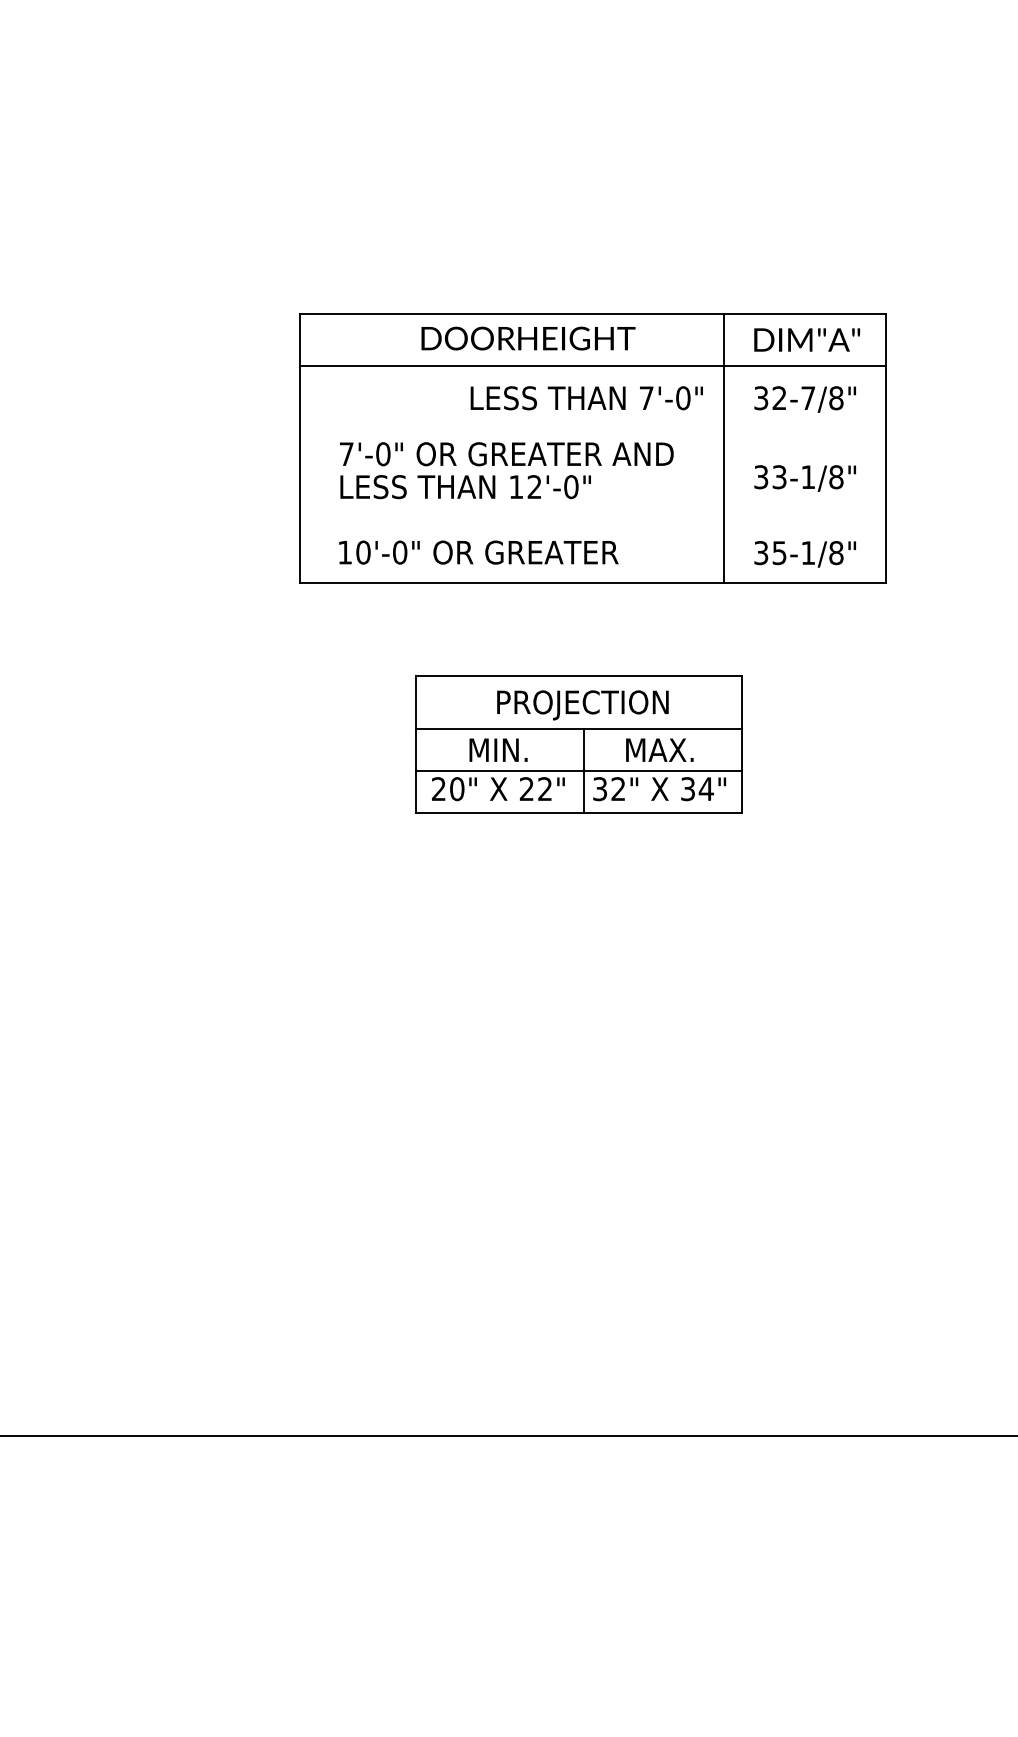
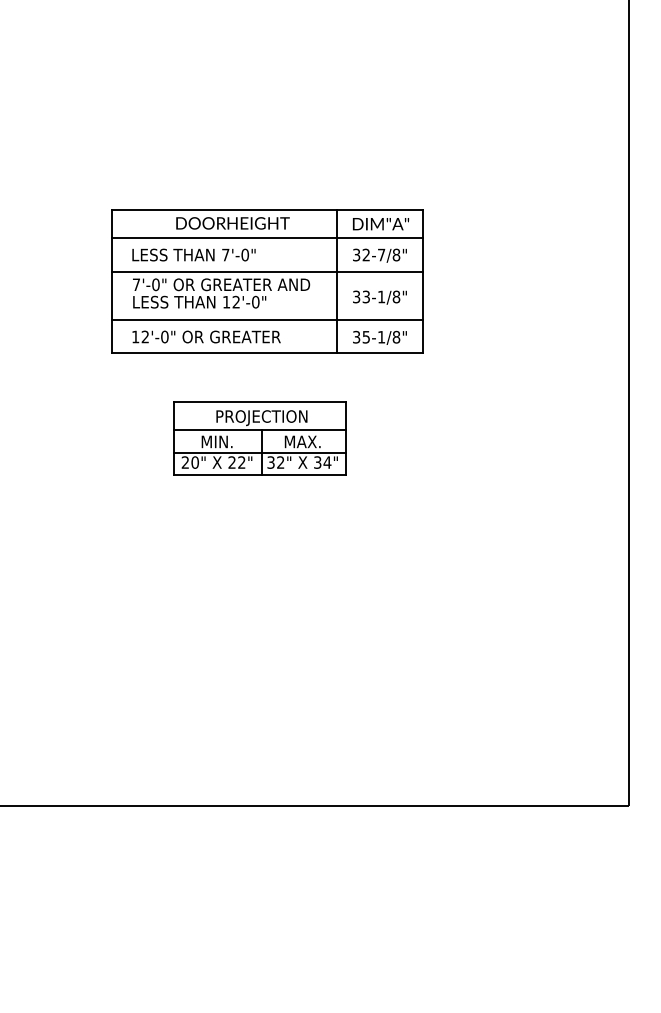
text: (585, 397) -> (193, 254), moved
line: (591, 431) -> (266, 272), added
line: (591, 519) -> (266, 319), added
text: (363, 551) -> (145, 336), 10'-0" -> 12'-0"

